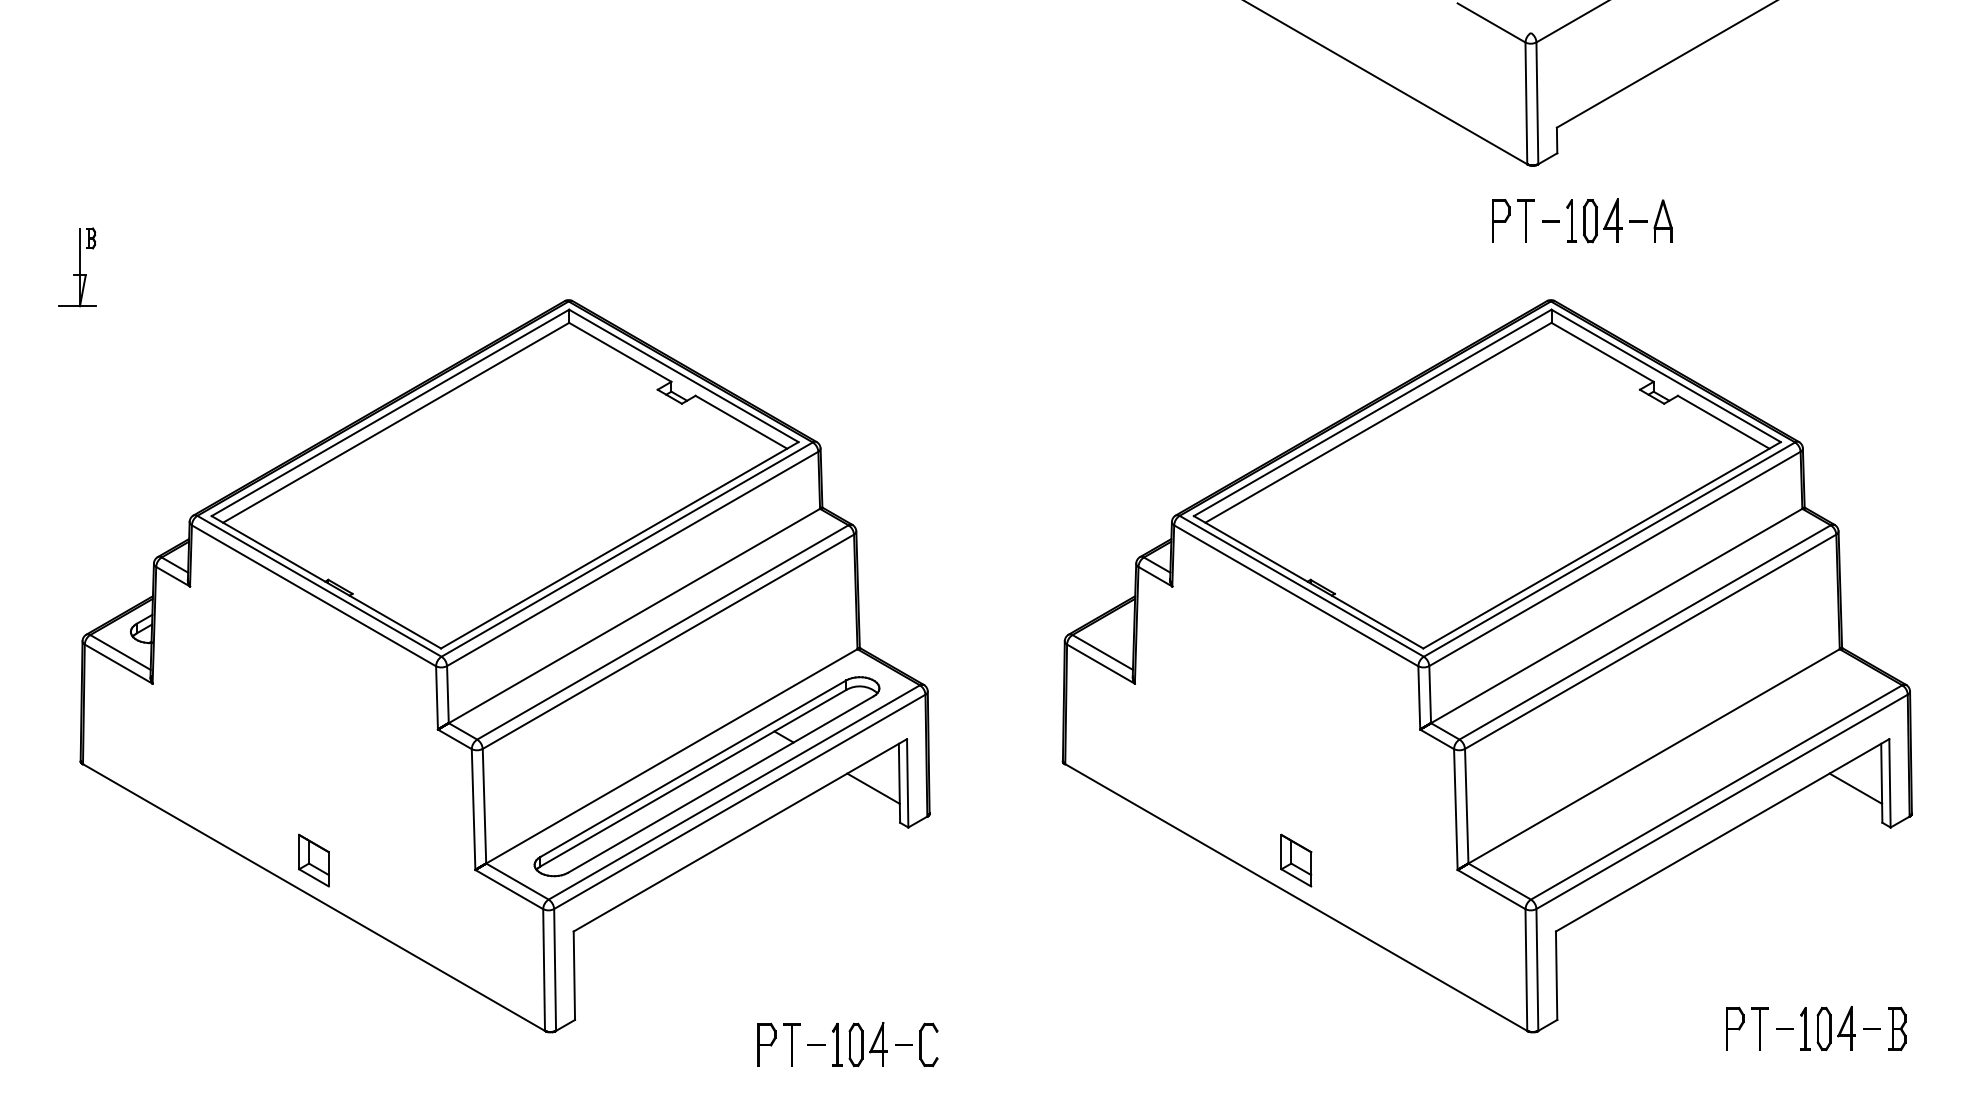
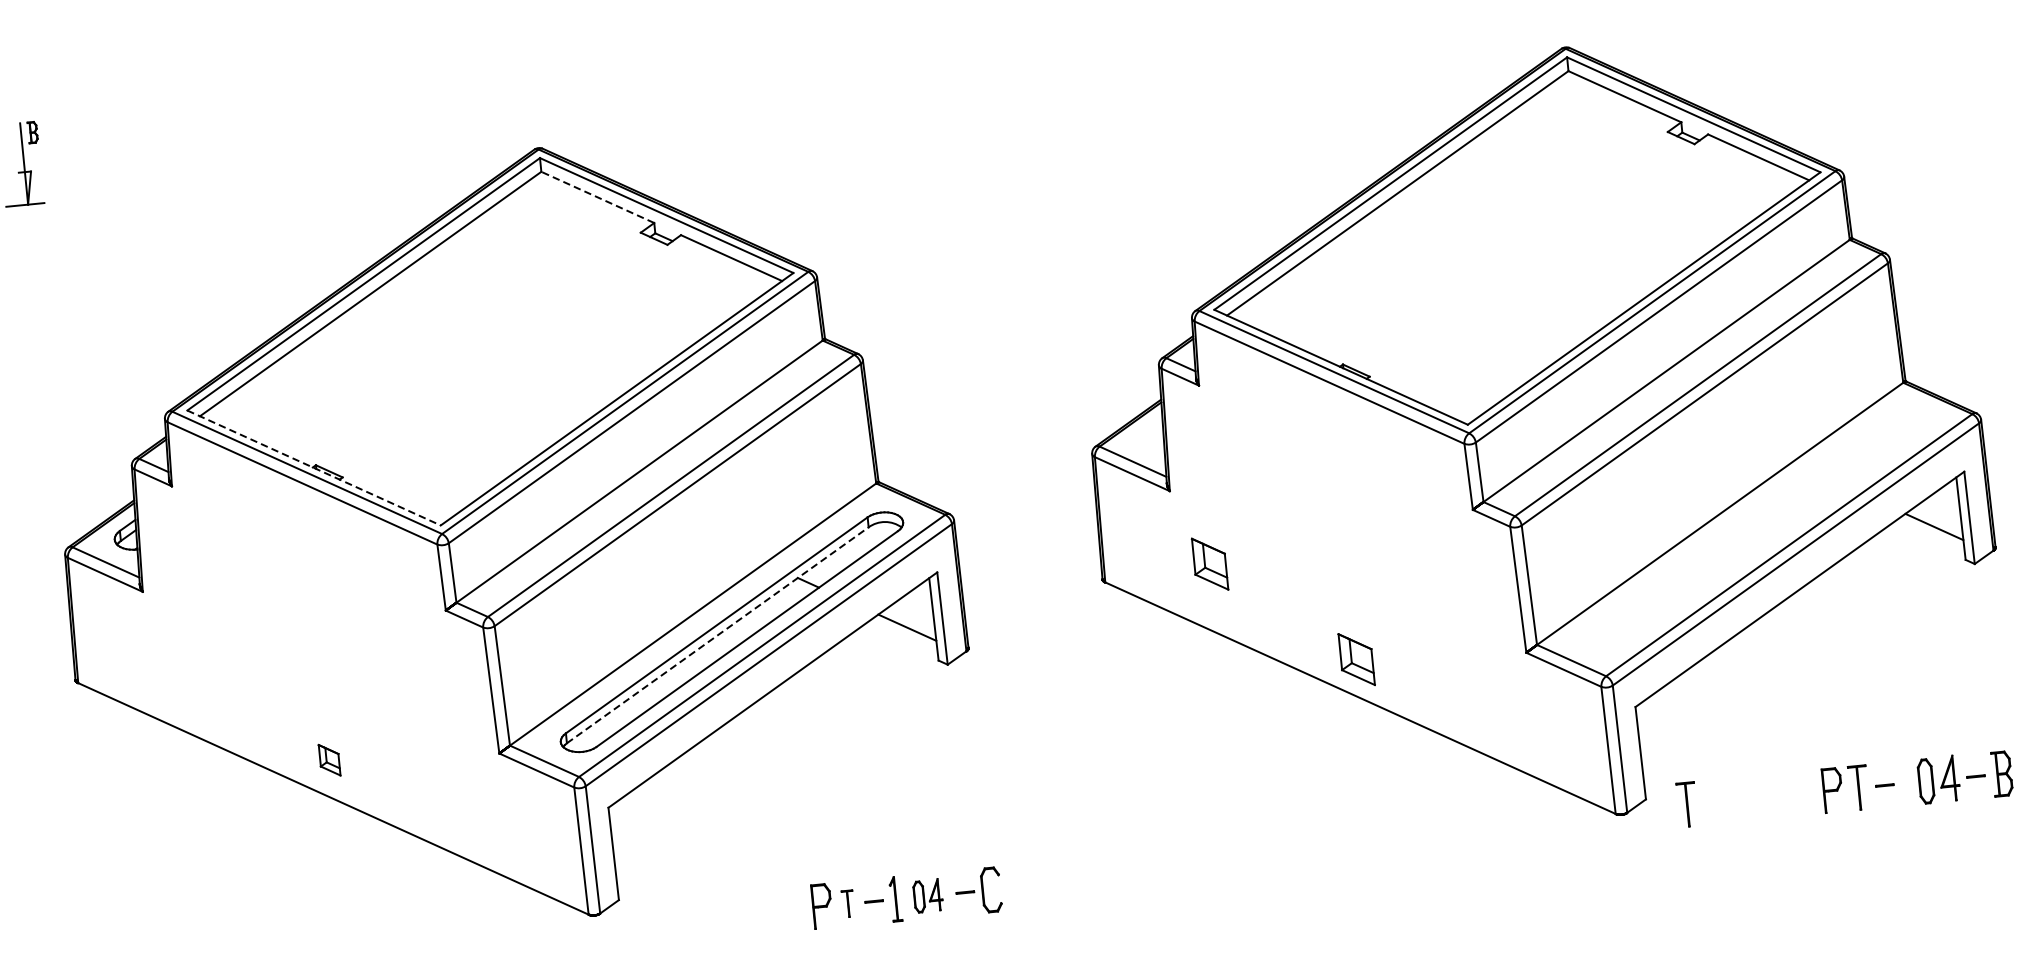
line: (619, 352) -> (596, 197), solid -> dashed
line: (326, 582) -> (314, 468), solid -> dashed
part: (1166, 756) -> (1210, 563), added
line: (693, 778) -> (718, 635), solid -> dashed
part: (313, 860) -> (329, 760), size x0.6
part: (1595, 1028) -> (1686, 804), added
part: (1805, 1028) -> (1906, 782), removed
part: (791, 1044) -> (847, 903), size x0.6
part: (867, 1044) -> (927, 895), size x0.7

